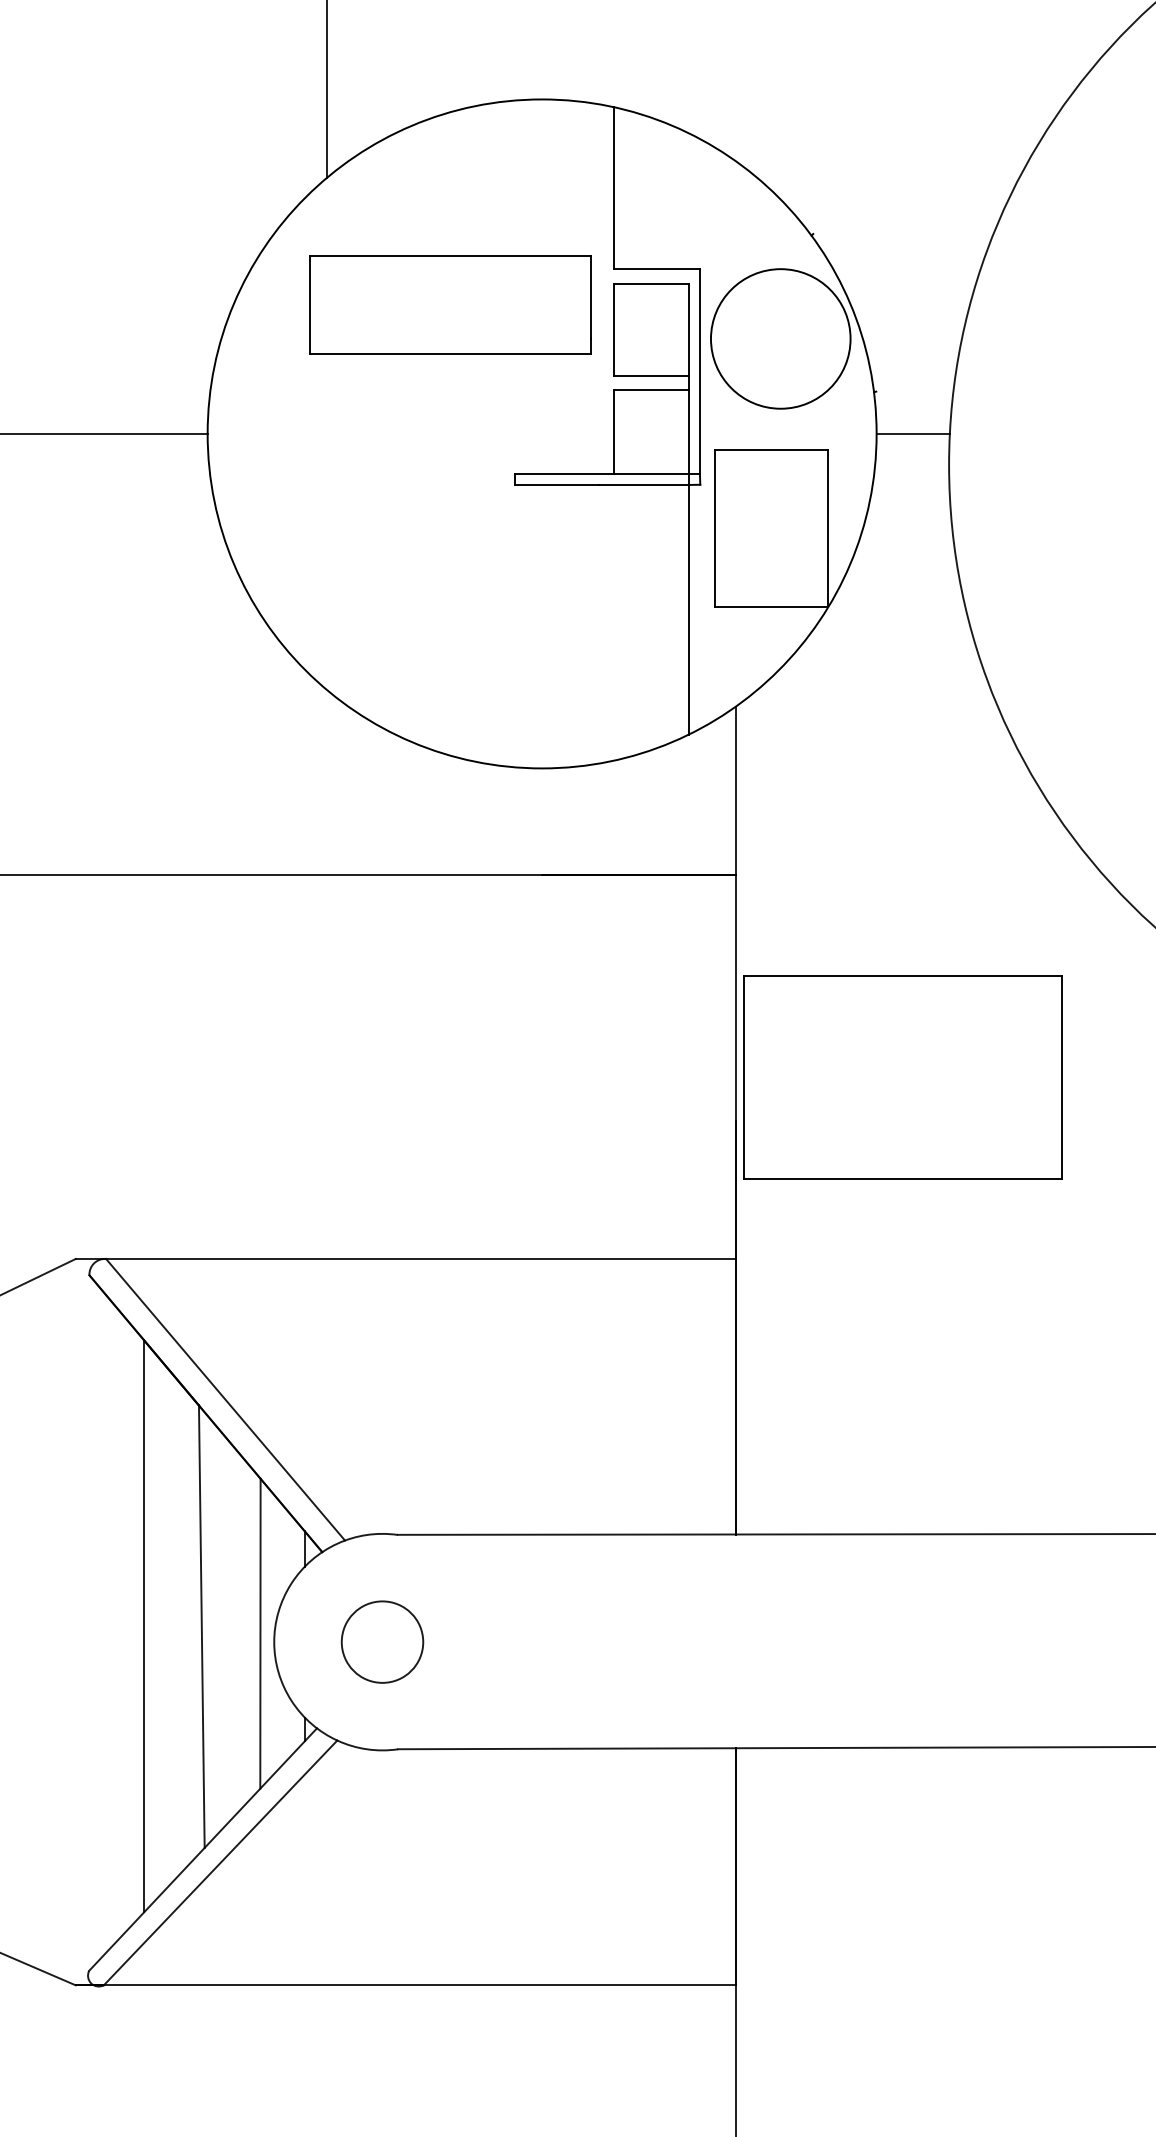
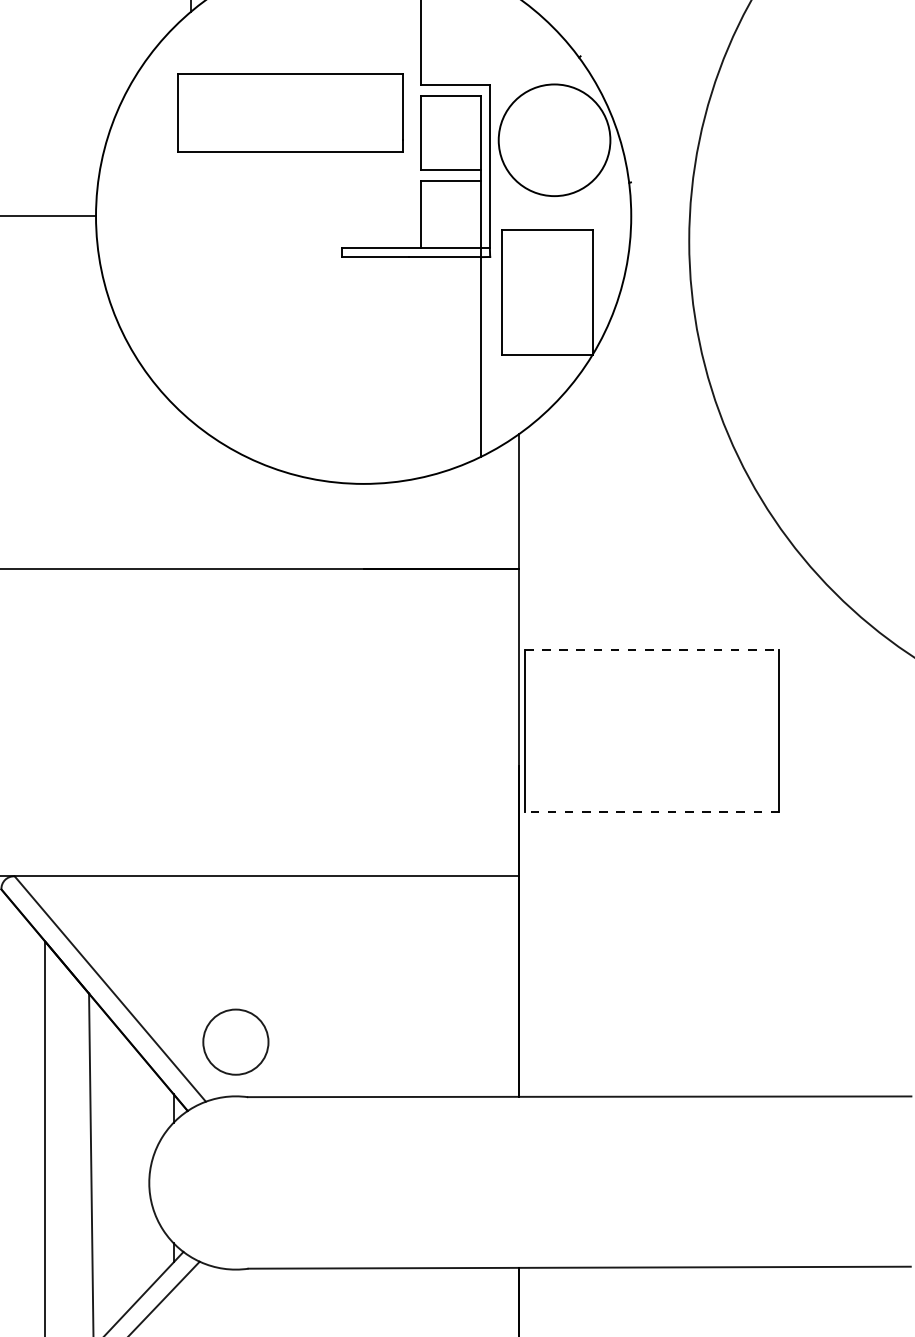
line: (912, 433) -> (659, 215), removed
line: (902, 975) -> (651, 649), solid -> dashed
line: (902, 1178) -> (651, 812), solid -> dashed
line: (260, 1633) -> (138, 1176), removed
circle: (382, 1641) -> (235, 1041), moved

